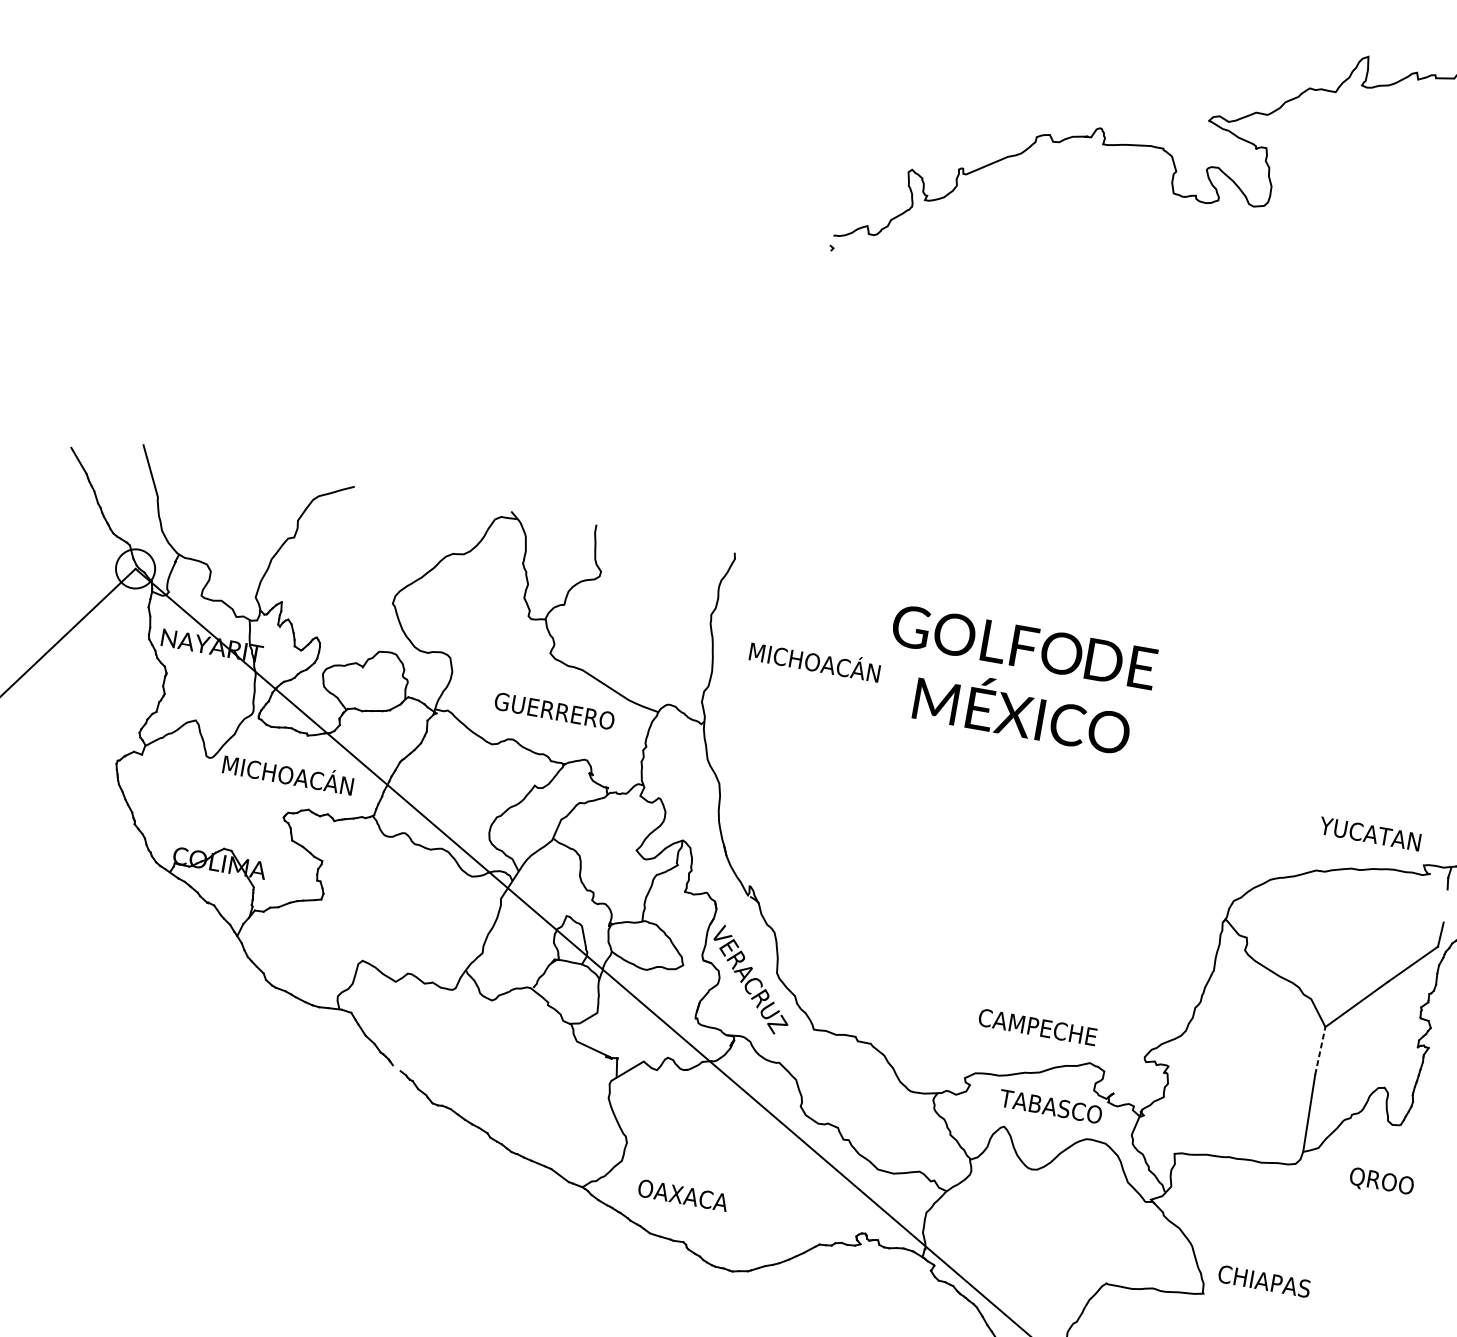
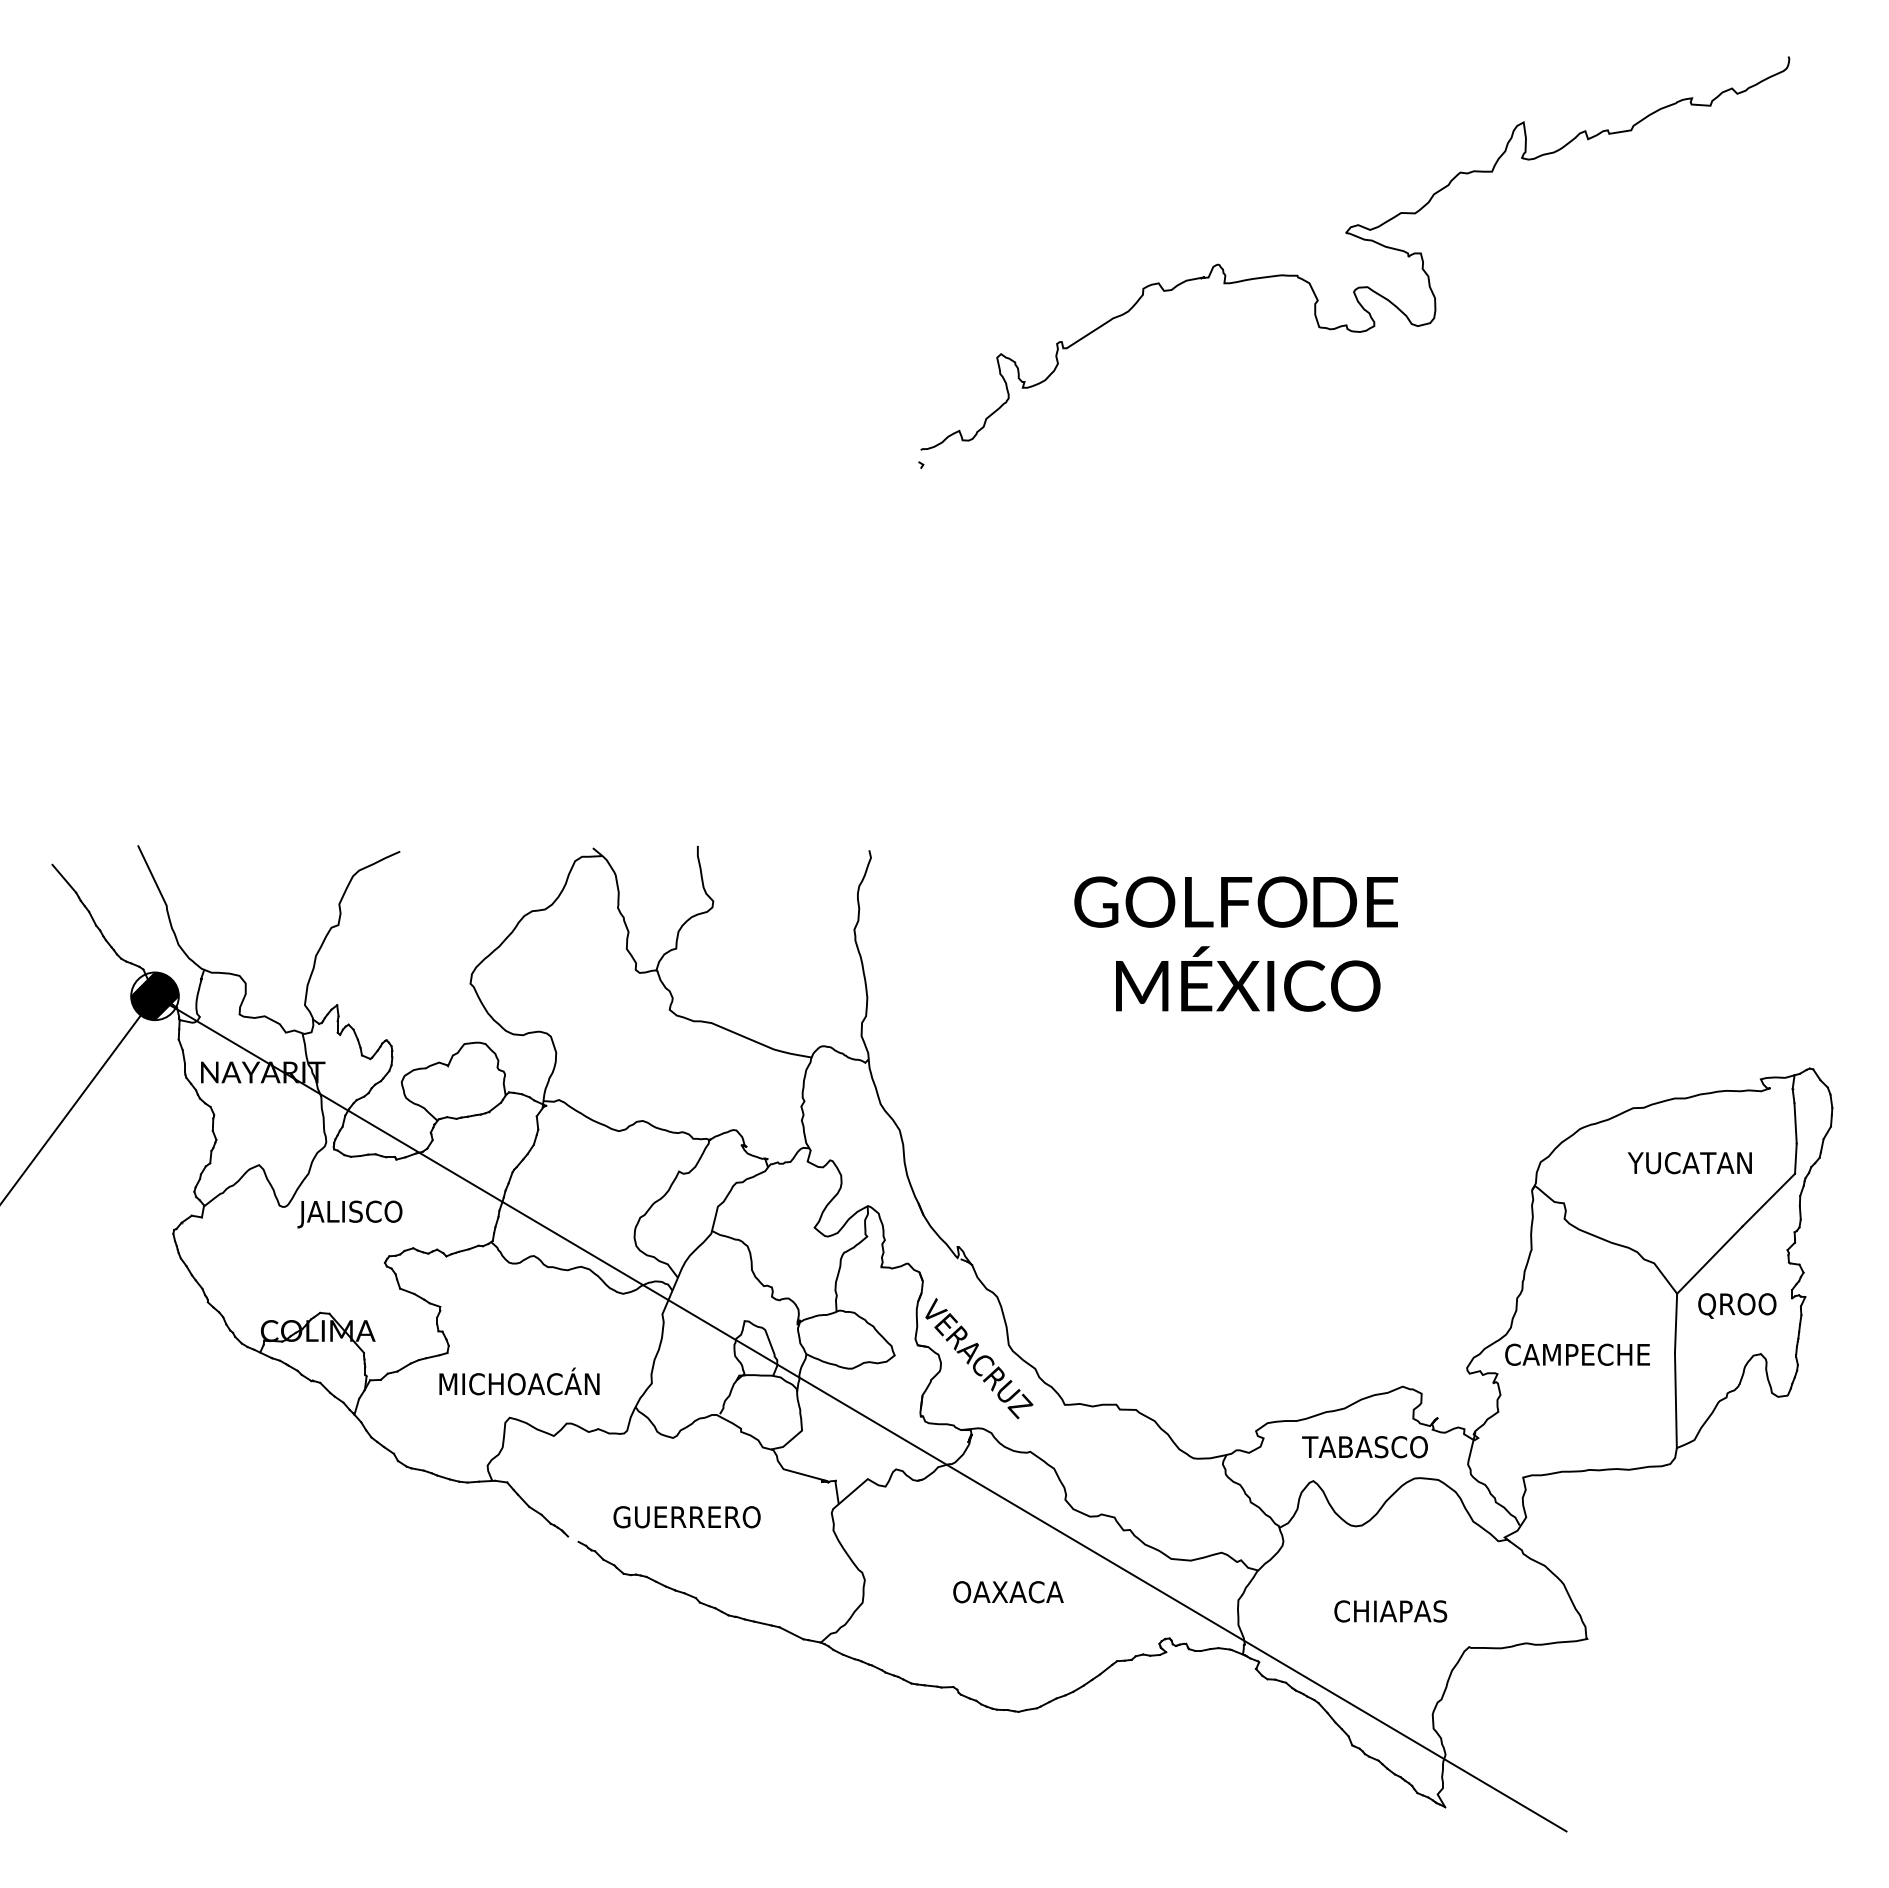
hatch: (135, 569) -> (154, 996), added
text: (815, 660) -> (519, 1381), moved
text: (554, 711) -> (686, 1517), moved
text: (286, 775) -> (379, 1211), MICHOACÁN -> JALISCO
text: (1369, 834) -> (1689, 1163), moved
line: (1445, 906) -> (1795, 1123), added
text: (1037, 1027) -> (1577, 1354), moved
line: (1320, 1051) -> (1676, 1323), dashed -> solid
text: (1381, 1182) -> (1737, 1305), moved
text: (683, 1195) -> (1008, 1592), moved
text: (1264, 1281) -> (1390, 1611), moved

